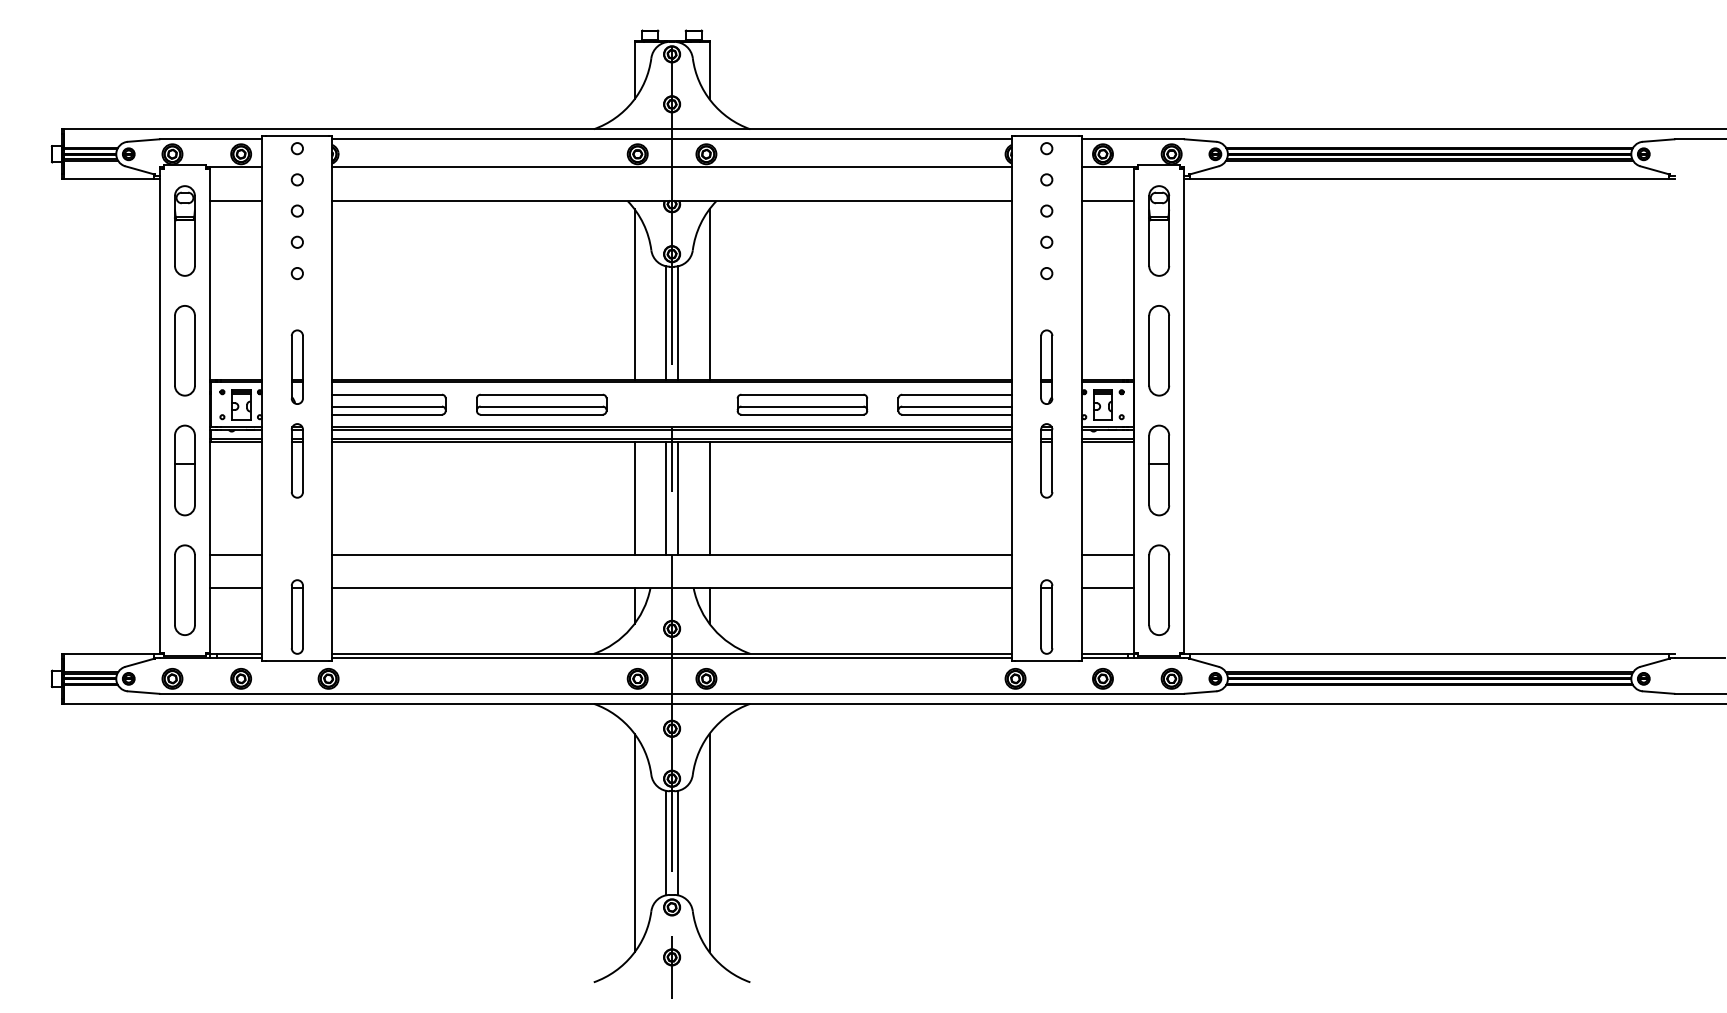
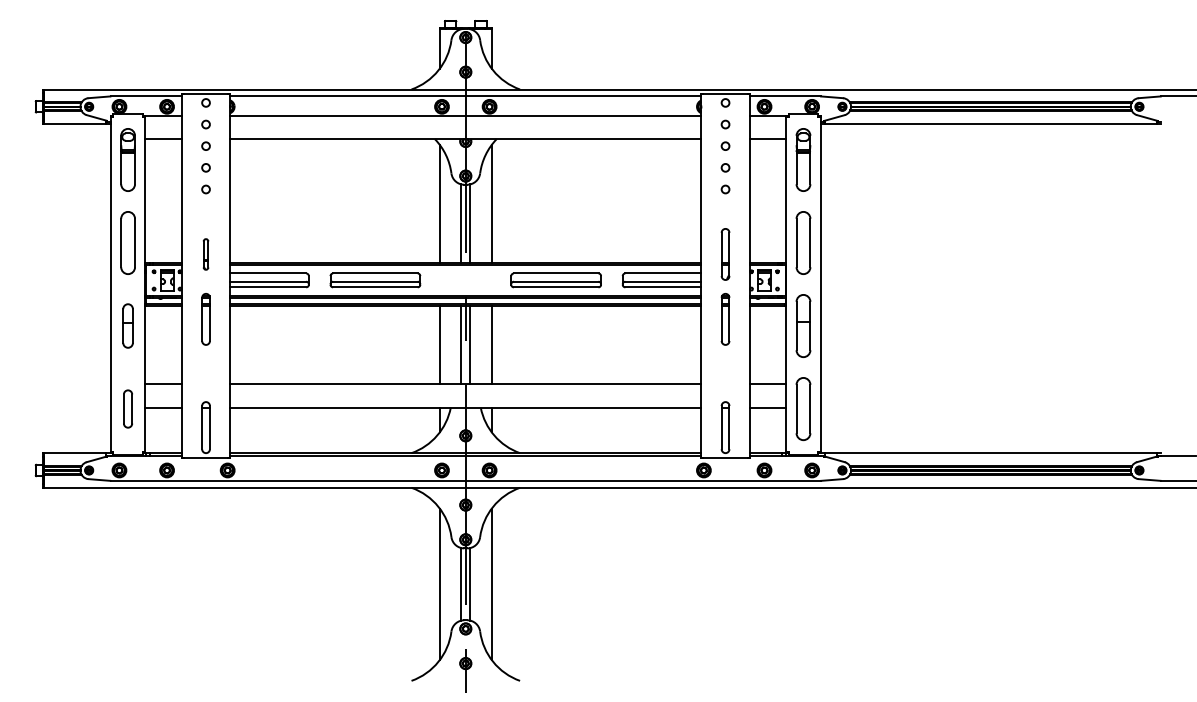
part: (296, 367) -> (205, 254), size x0.6
part: (184, 469) -> (127, 325), size x0.7
part: (184, 589) -> (127, 408), size x0.6

